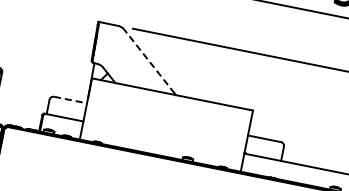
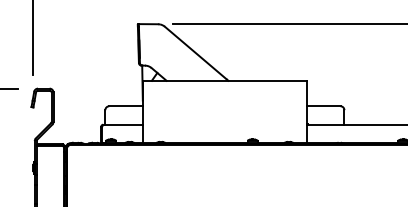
line: (149, 61) -> (195, 53), dashed -> solid
line: (71, 100) -> (126, 106), dashed -> solid

